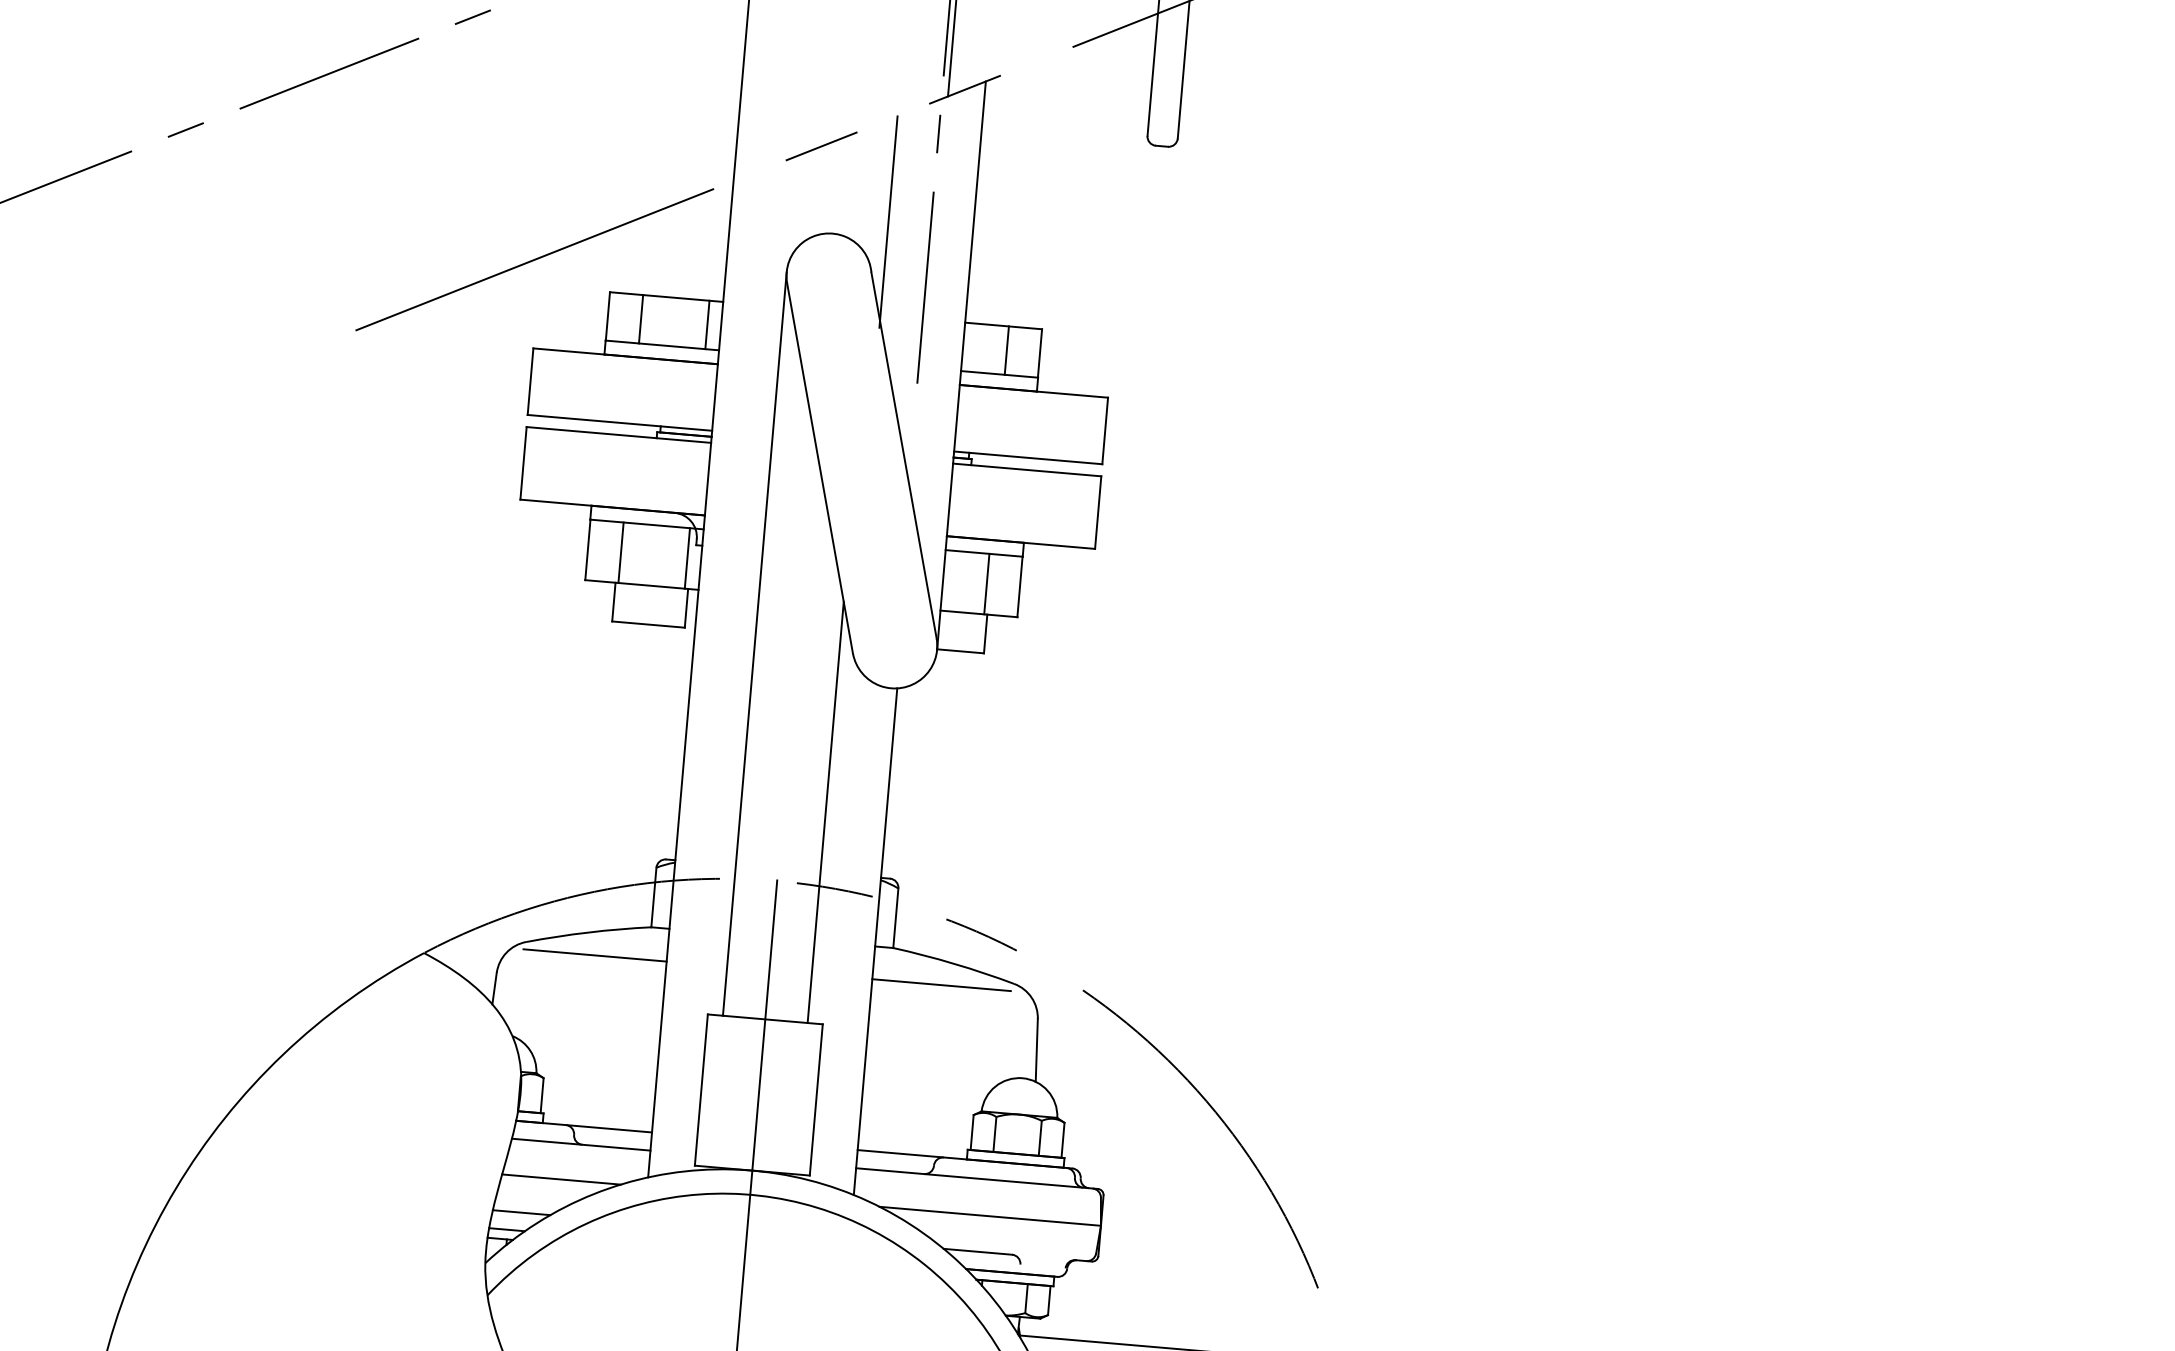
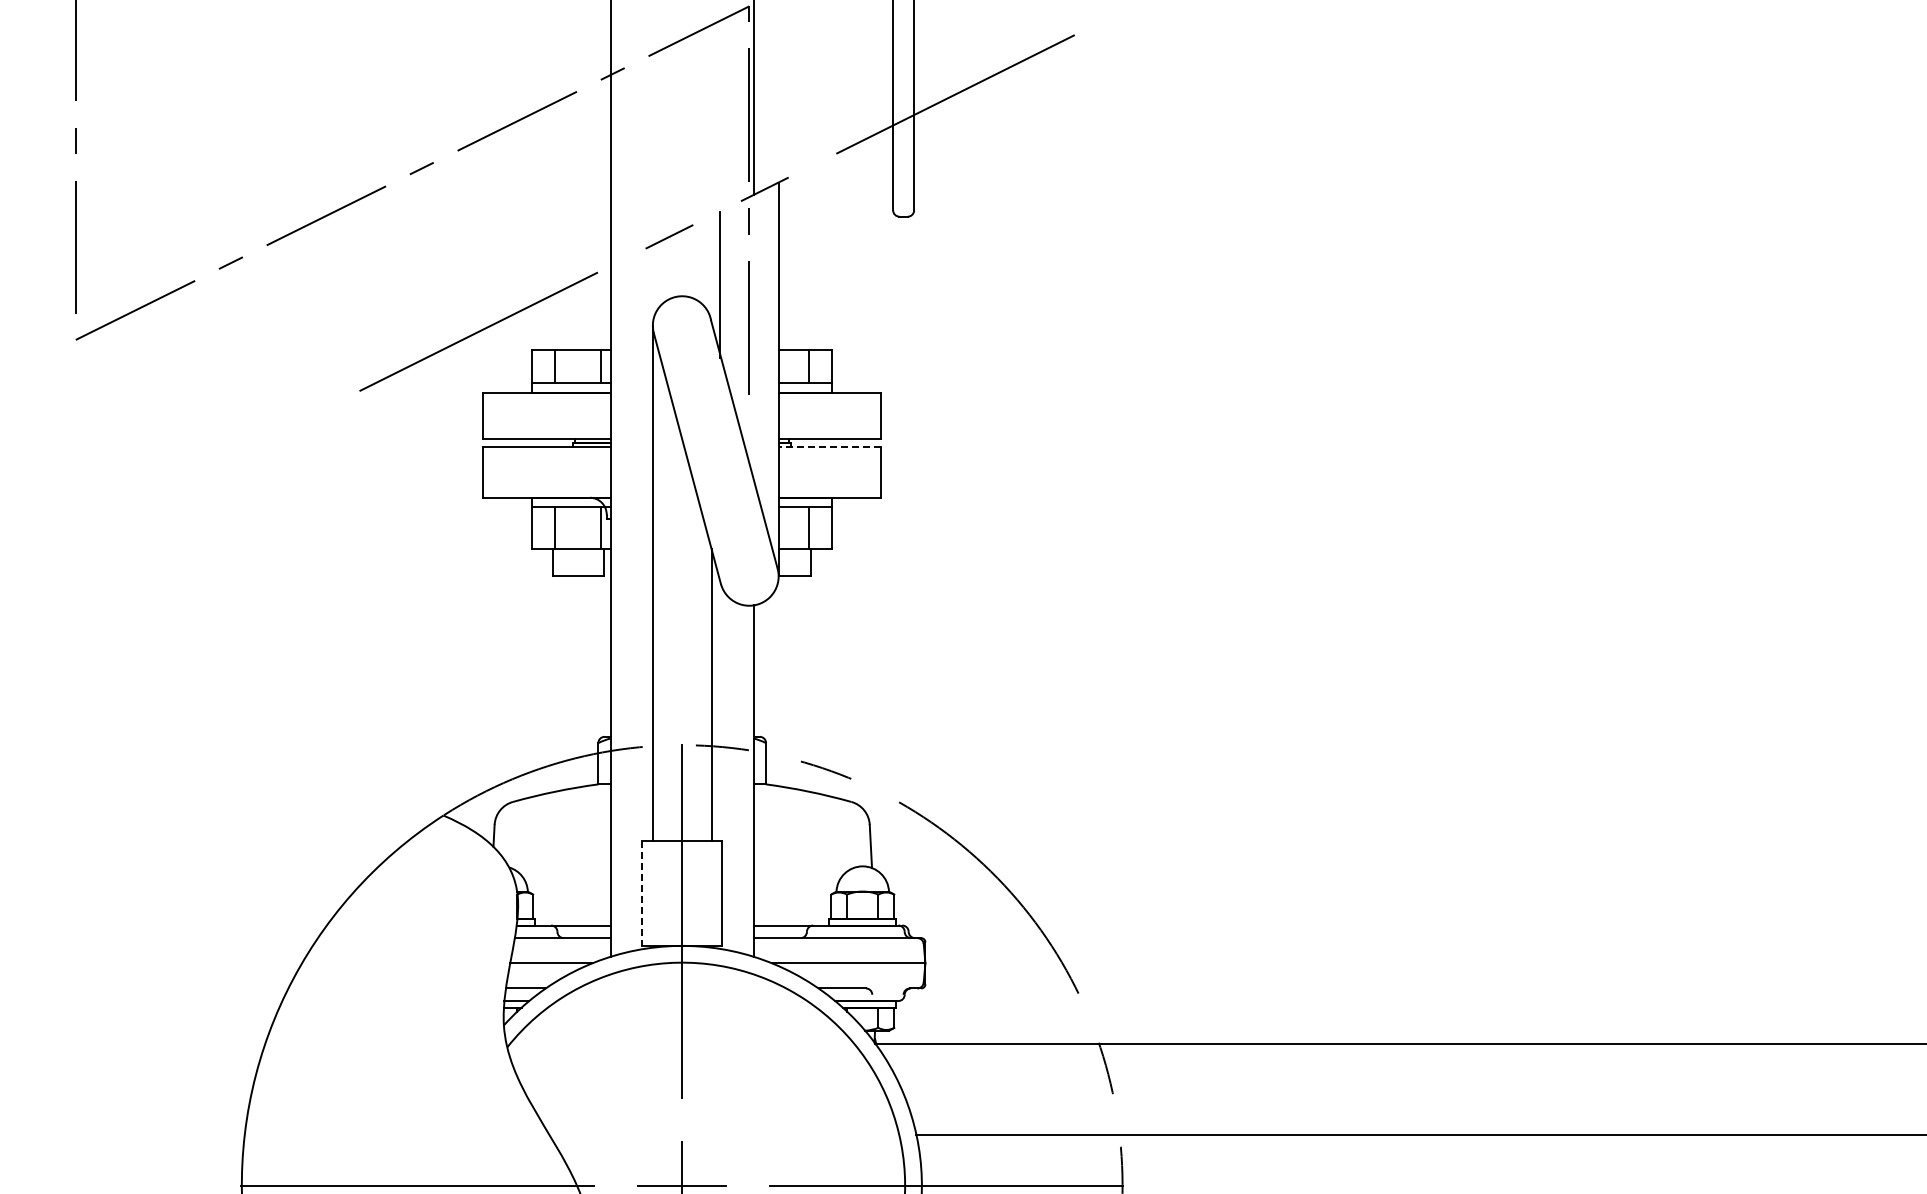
line: (1026, 469) -> (829, 447), solid -> dashed
line: (593, 955) -> (560, 807), removed
line: (941, 985) -> (801, 807), removed
line: (701, 1090) -> (642, 893), solid -> dashed

